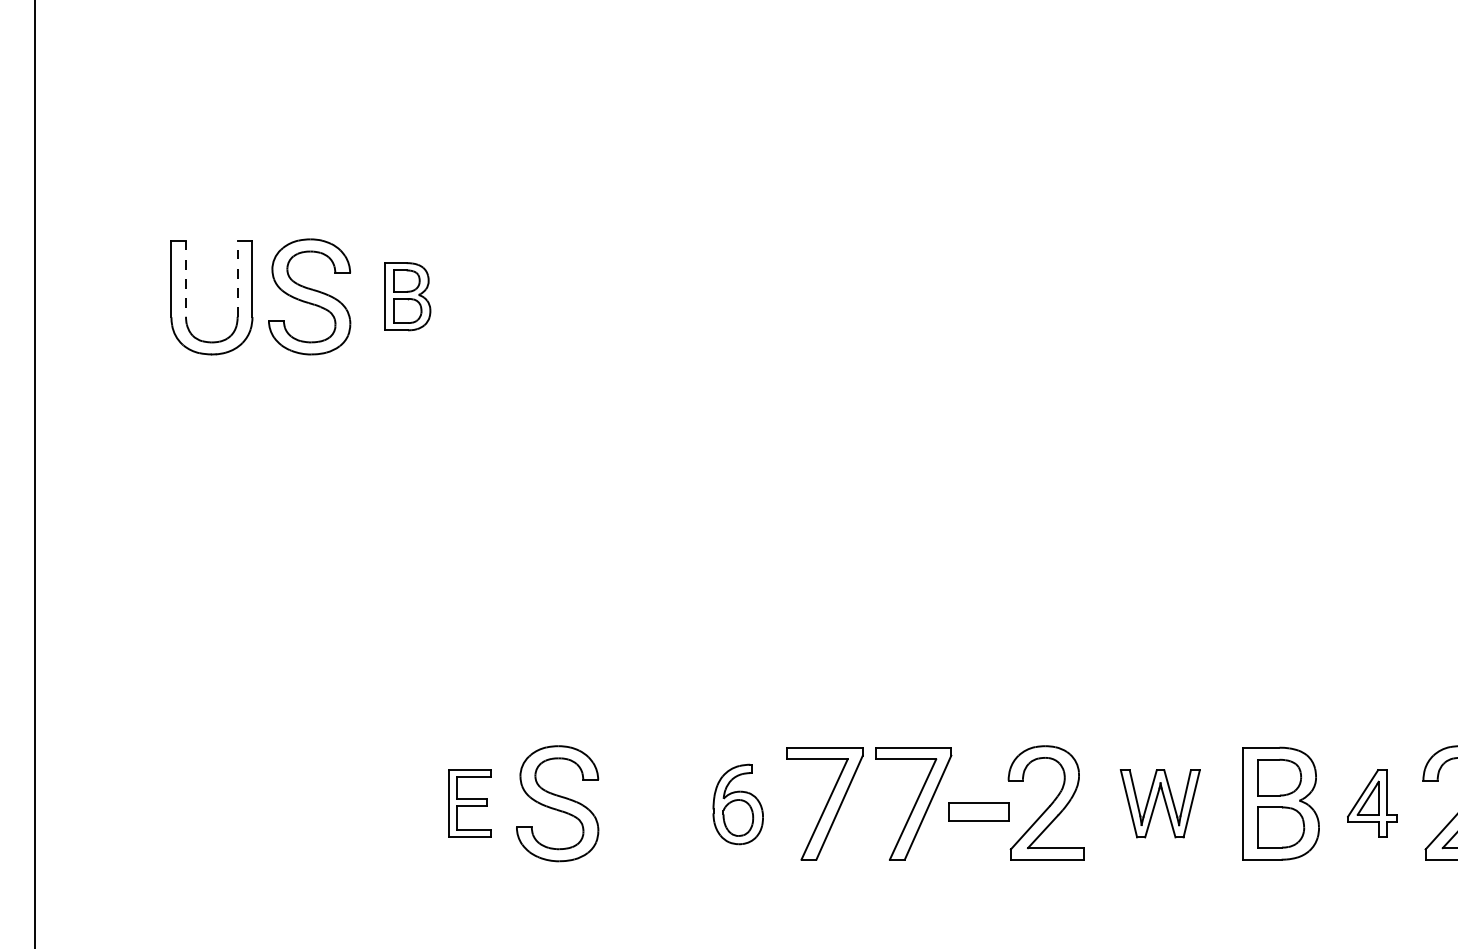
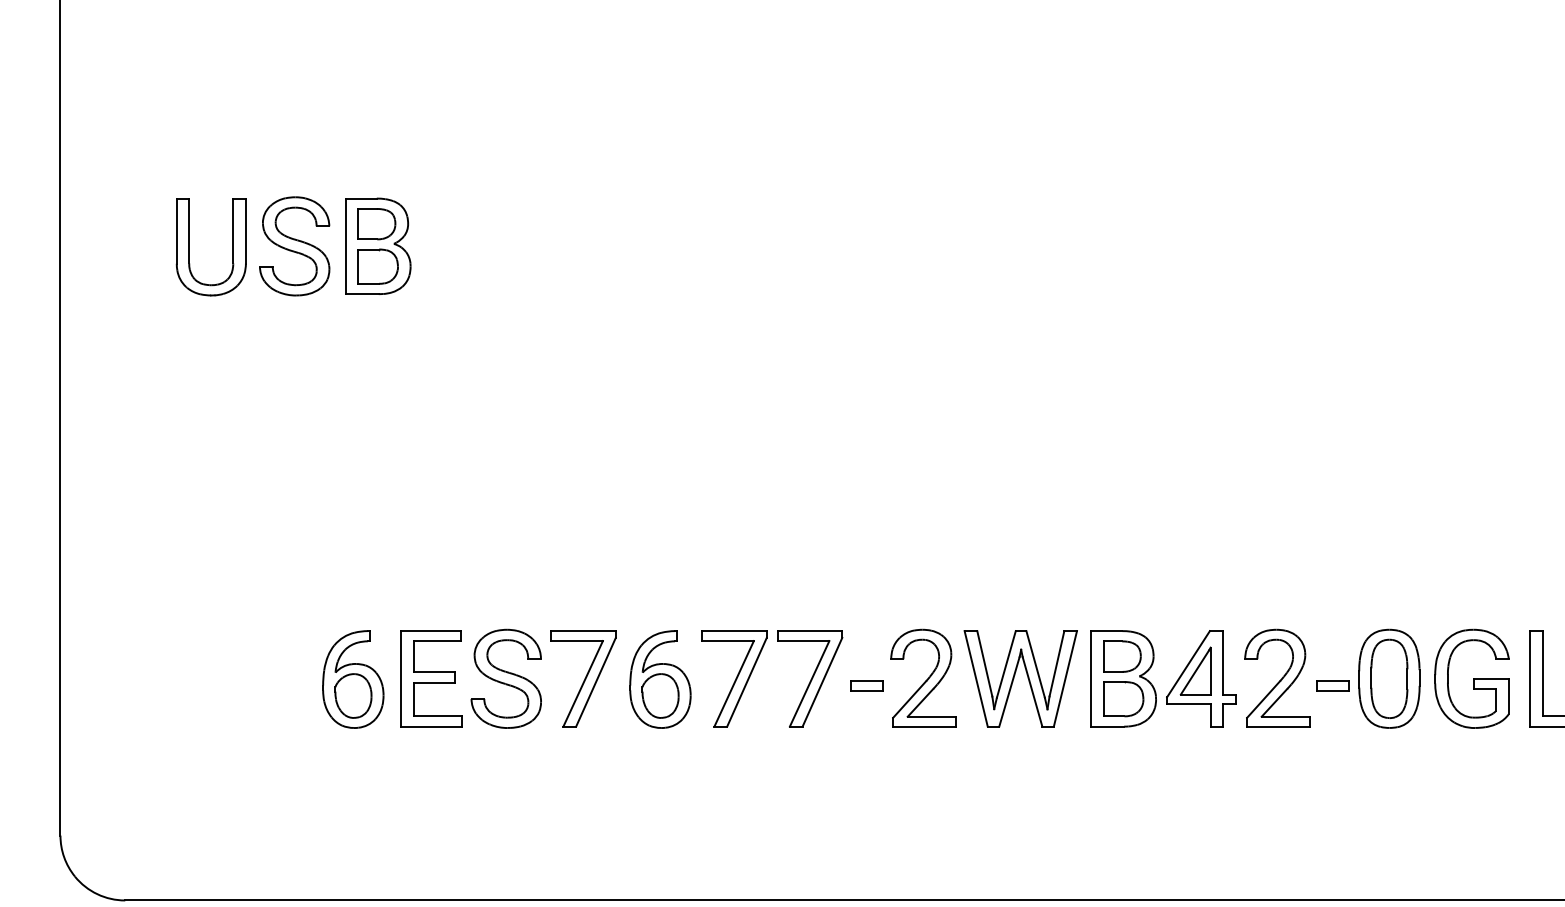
line: (237, 278) -> (233, 230), dashed -> solid
line: (186, 279) -> (189, 231), dashed -> solid
part: (407, 295) -> (378, 245), size x1.67
part: (469, 803) -> (431, 678), size x1.67
part: (648, 803) -> (583, 678), added
part: (1160, 803) -> (1020, 678), size x1.67
part: (1372, 803) -> (1201, 678), size x1.67
part: (378, 804) -> (353, 679), added
part: (738, 804) -> (660, 679), size x1.43
part: (979, 811) -> (866, 685), size x0.62

